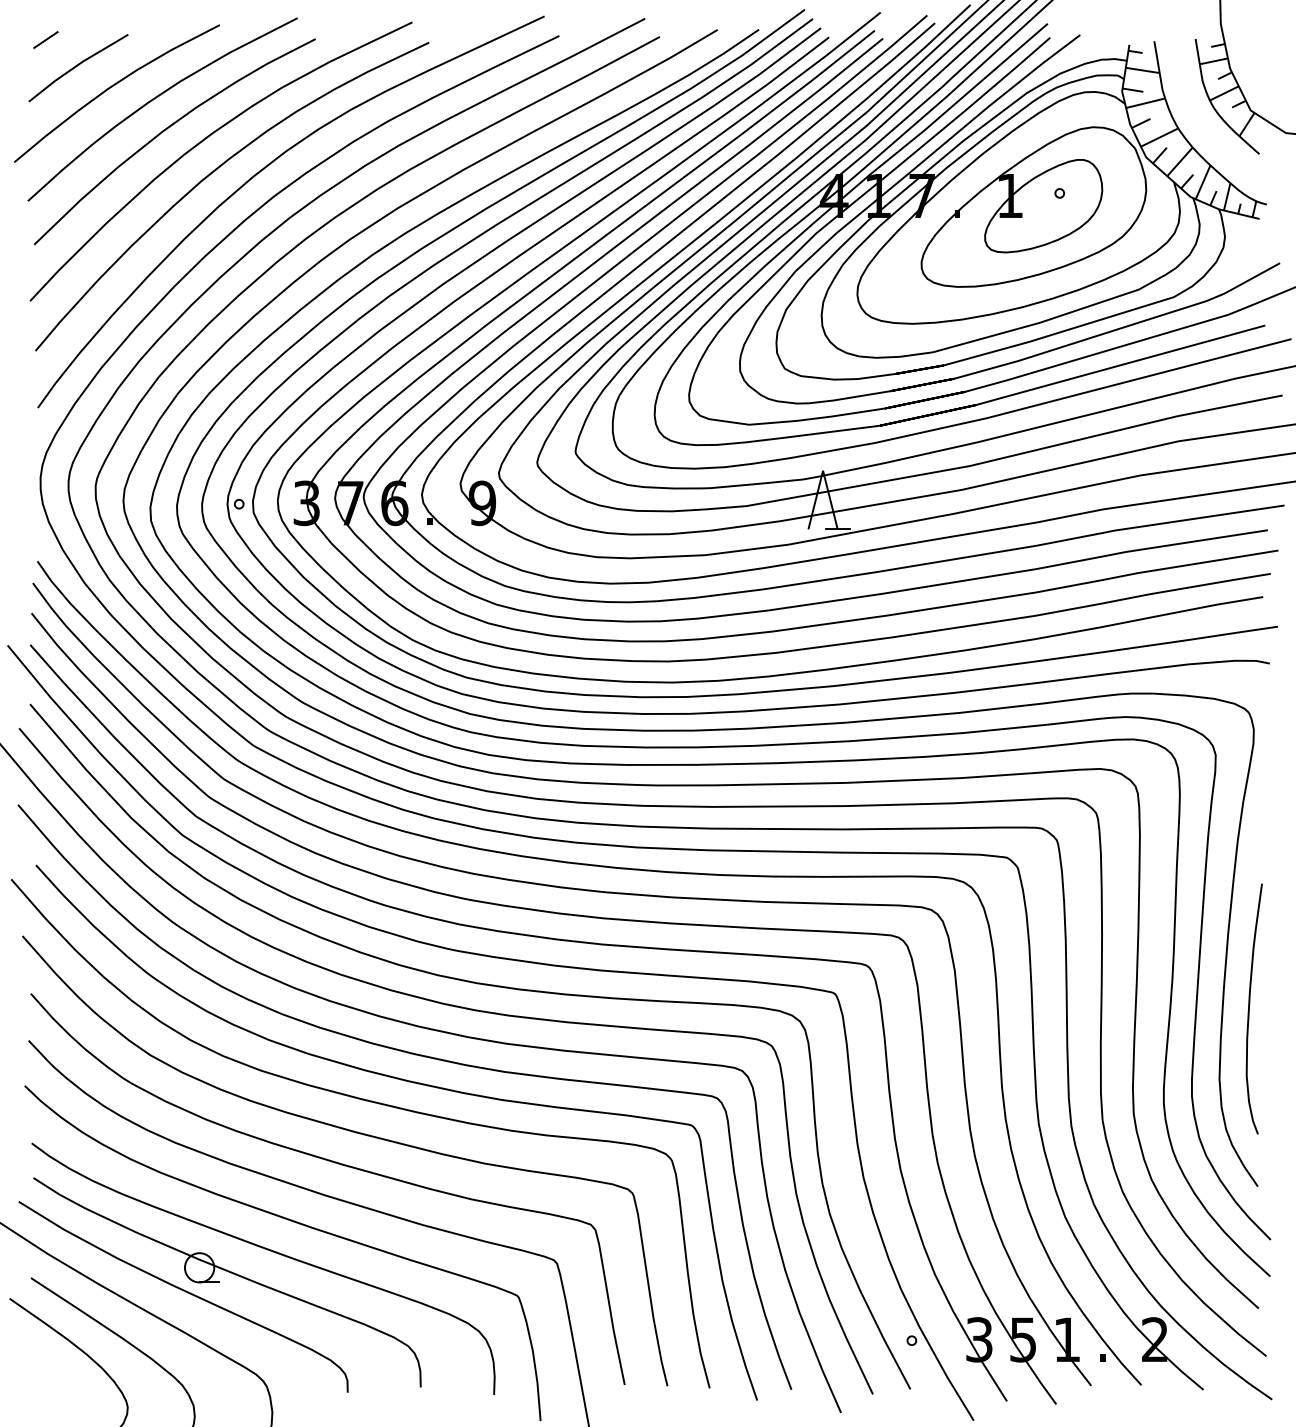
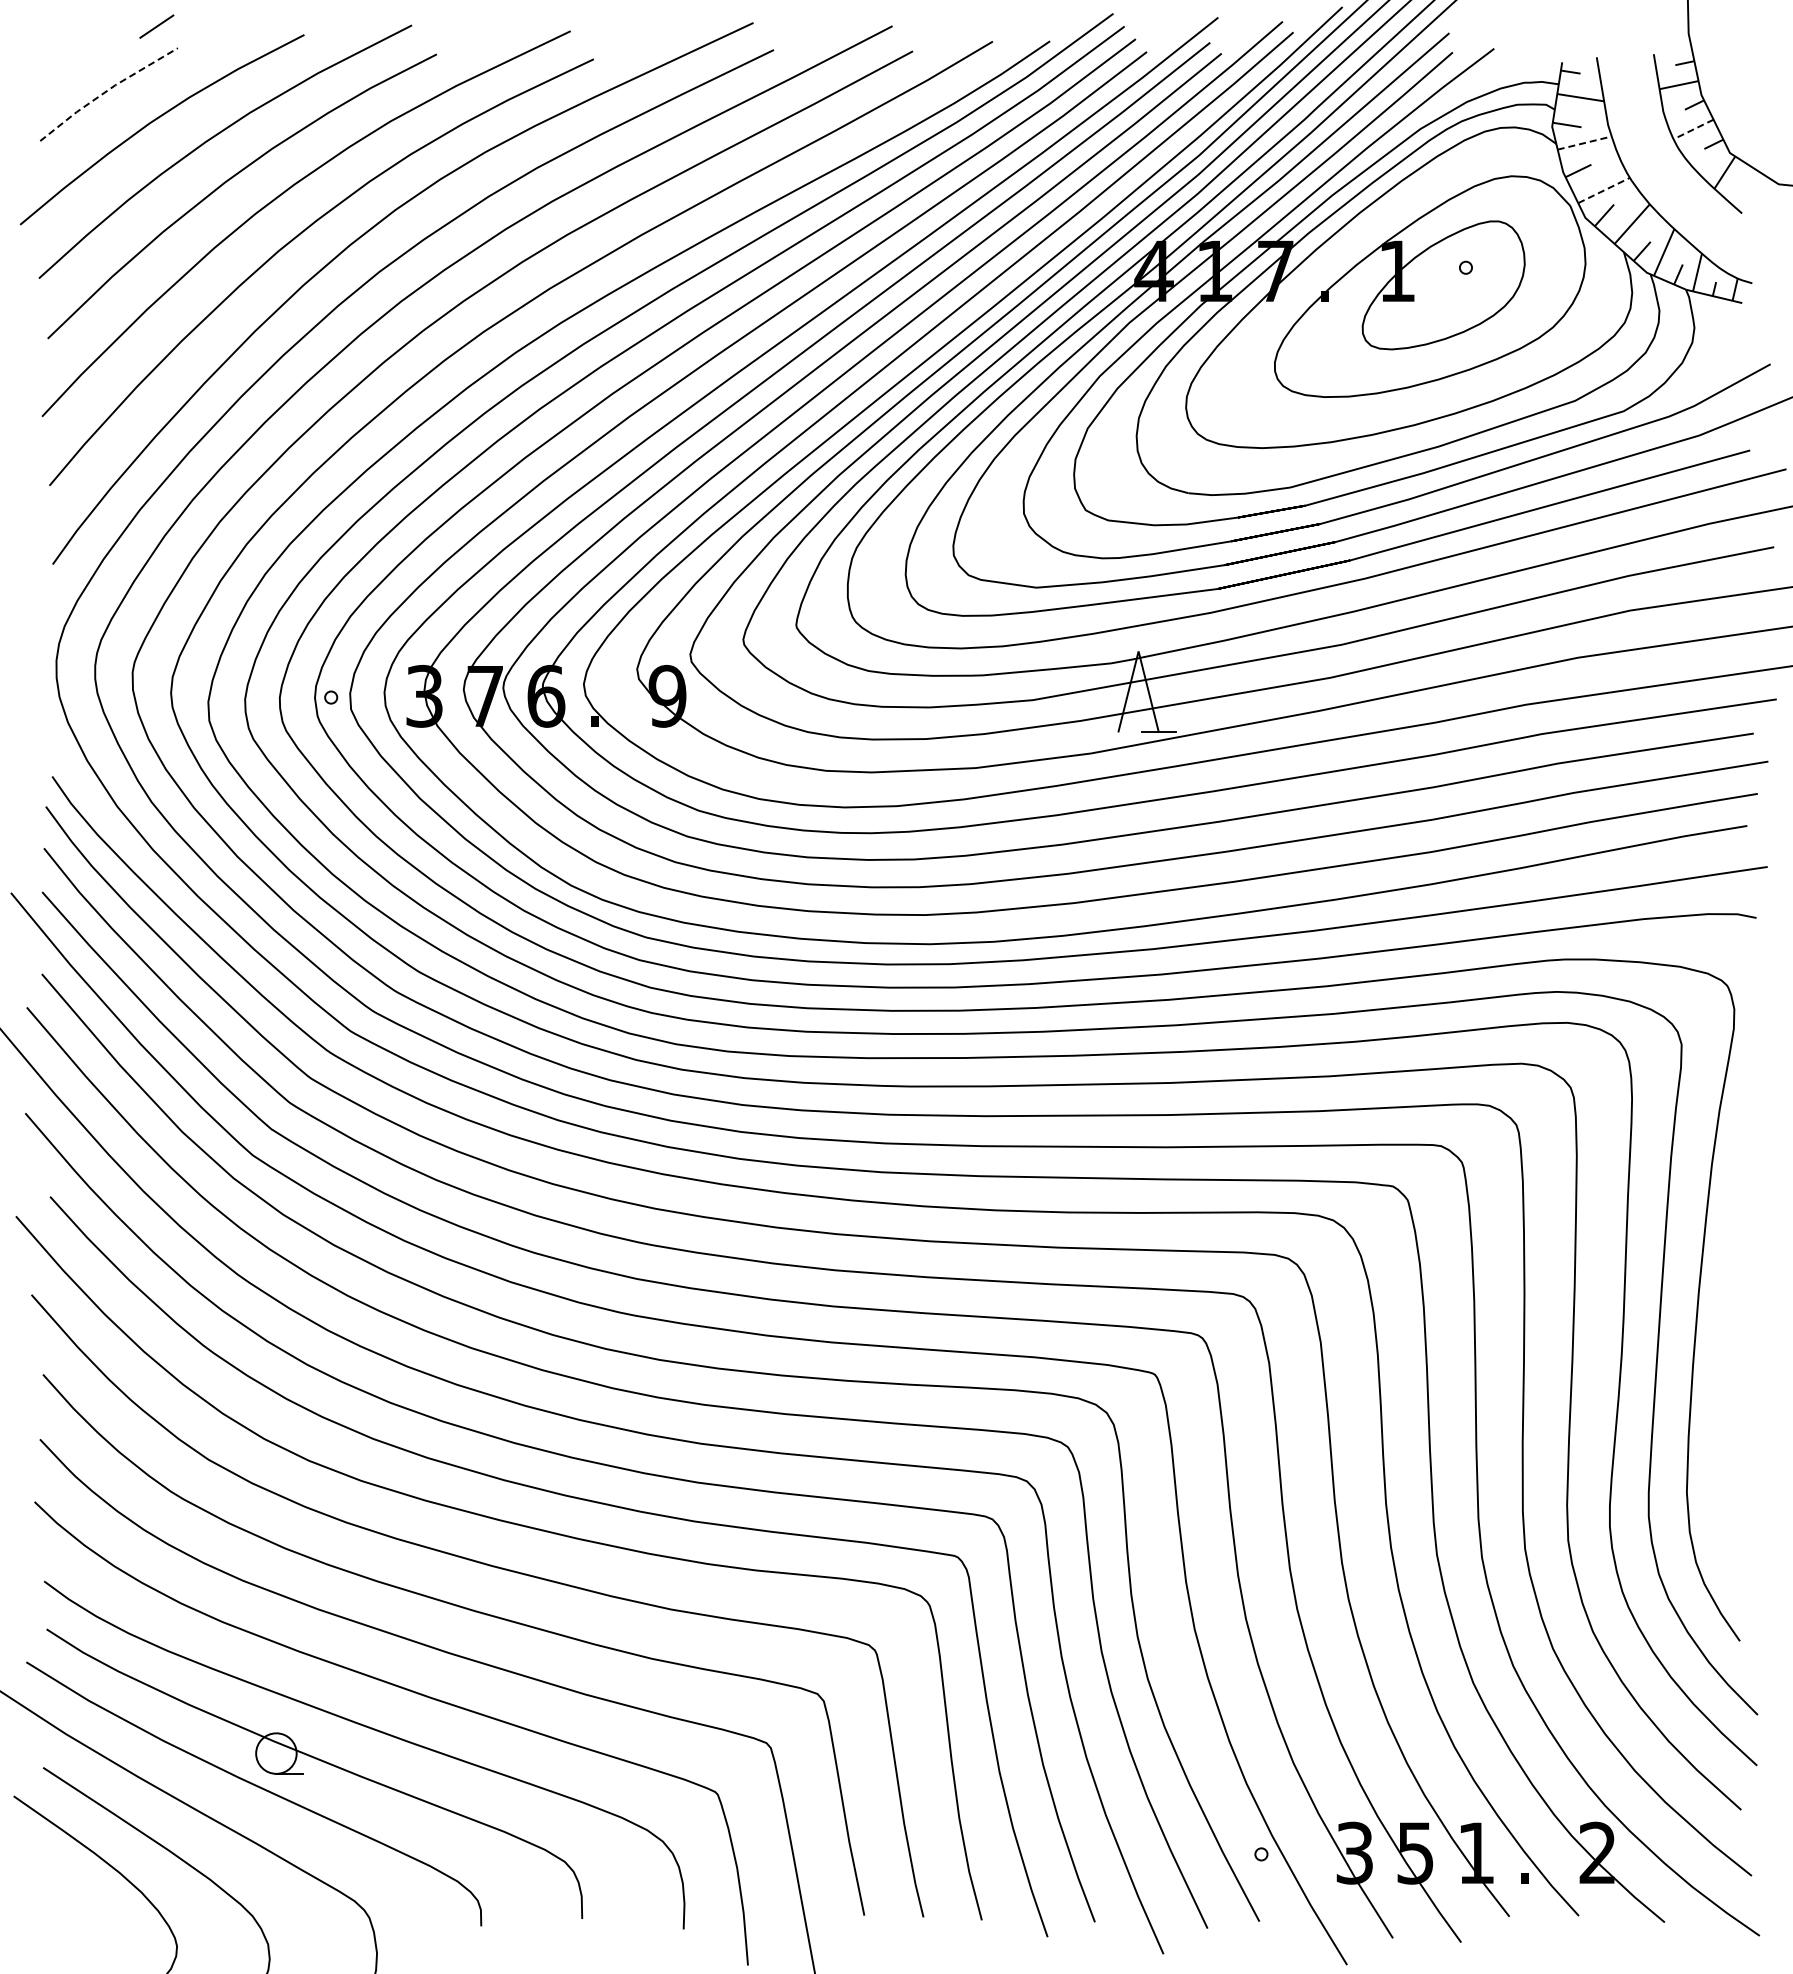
line: (45, 39) -> (156, 26), moved
line: (76, 65) -> (106, 91), solid -> dashed
line: (1224, 93) -> (1693, 129), solid -> dashed
line: (1145, 103) -> (1584, 143), solid -> dashed
line: (1159, 137) -> (1604, 190), solid -> dashed
curve: (1249, 1008) -> (1728, 1395), removed

